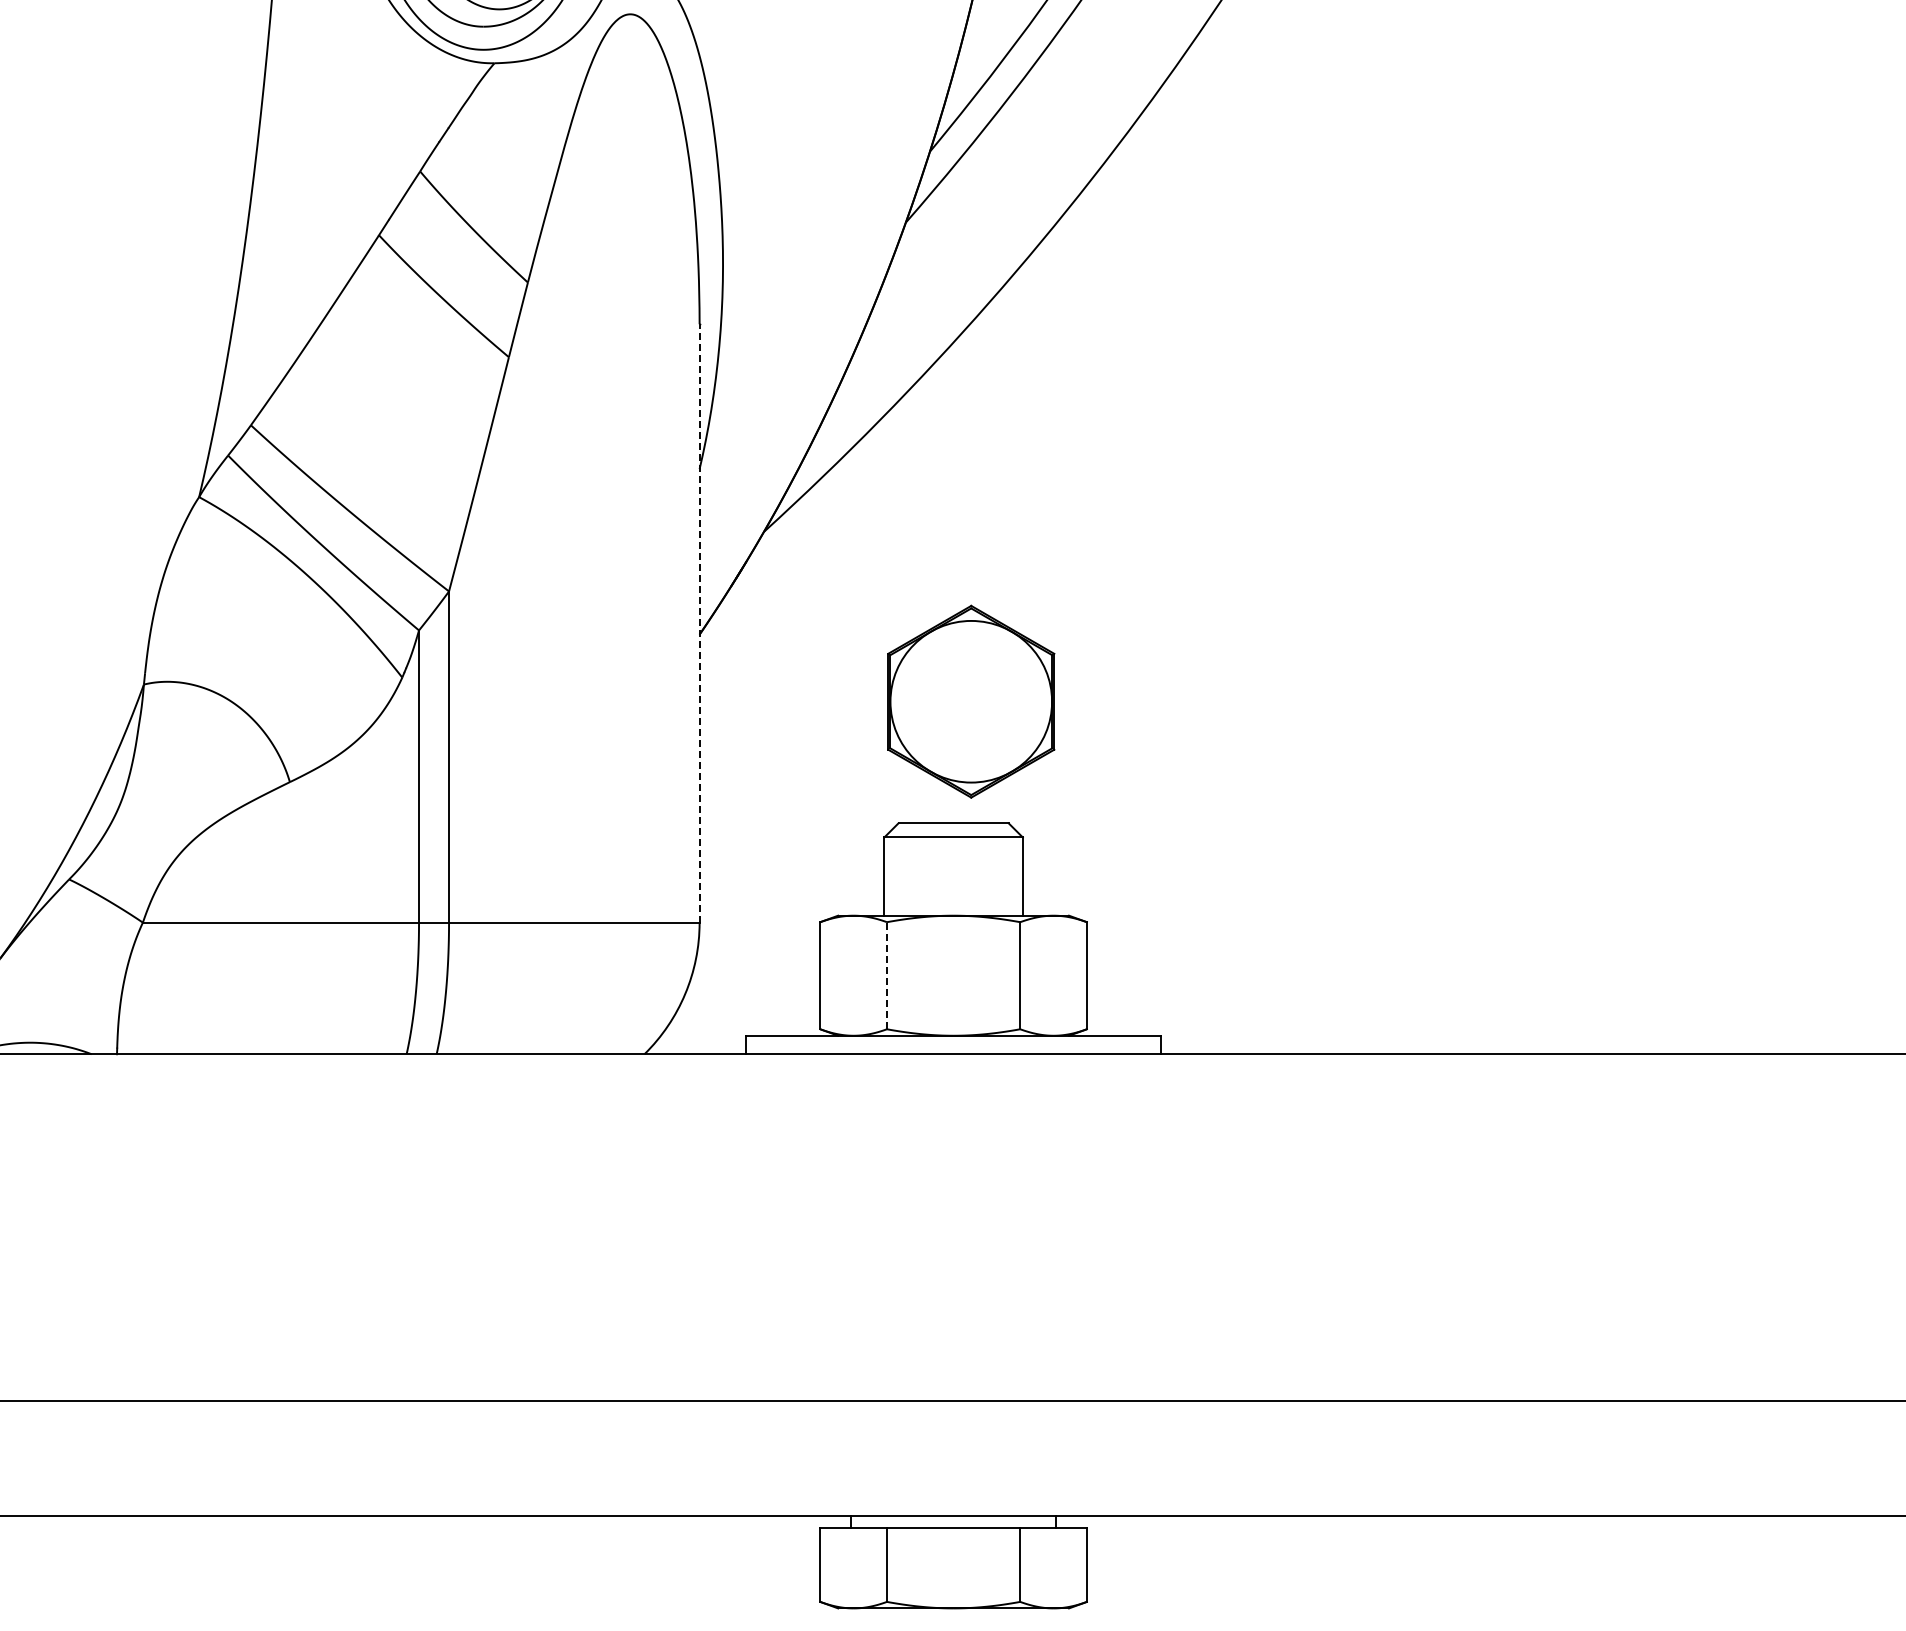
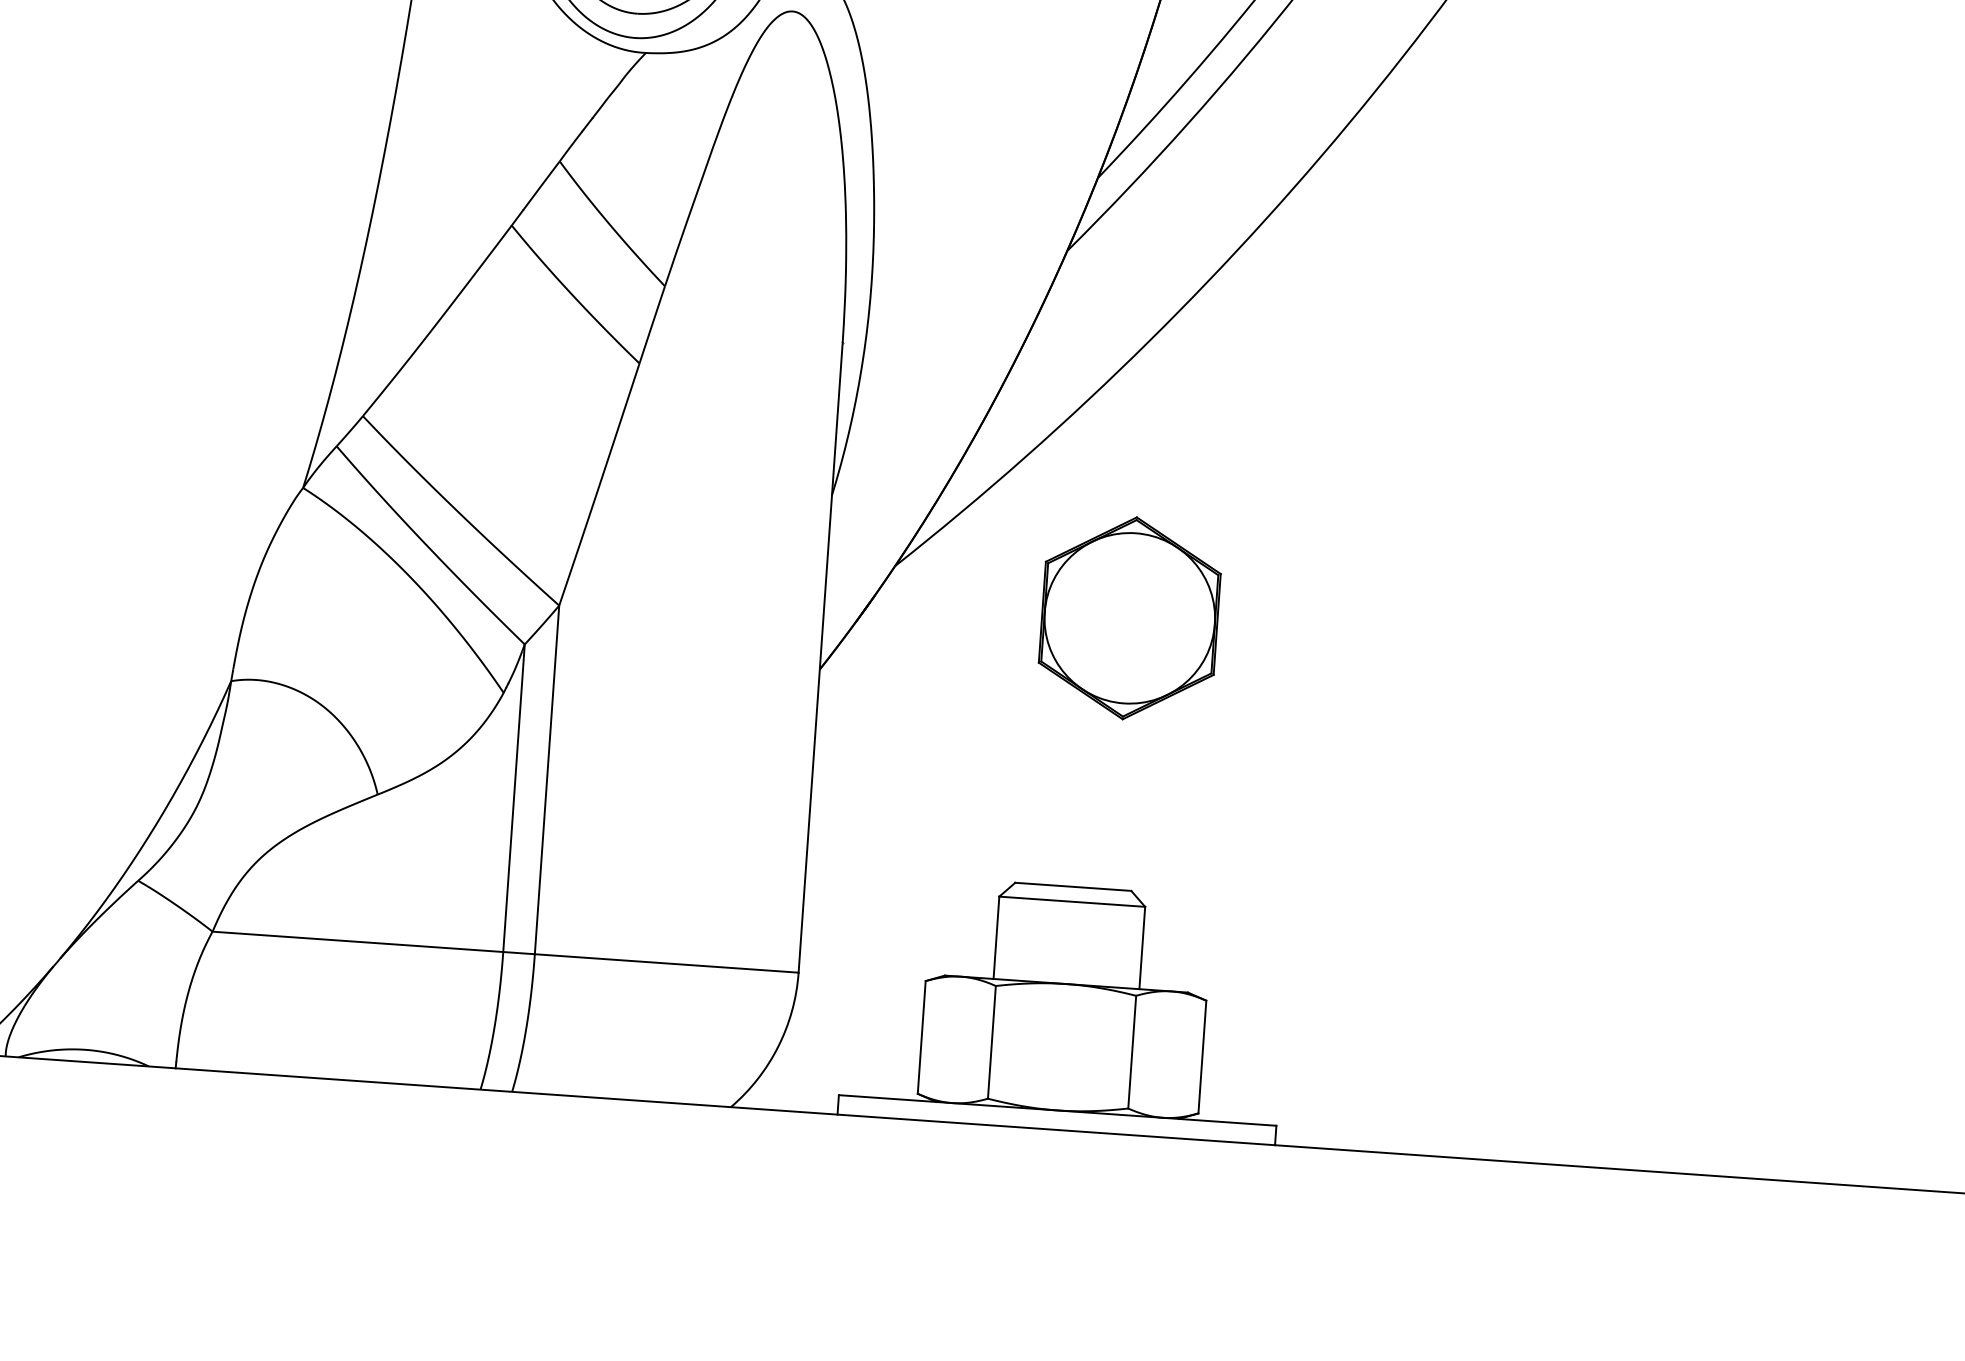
line: (699, 622) -> (820, 656), dashed -> solid
part: (971, 701) -> (1130, 618), moved
line: (886, 975) -> (991, 1042), dashed -> solid

